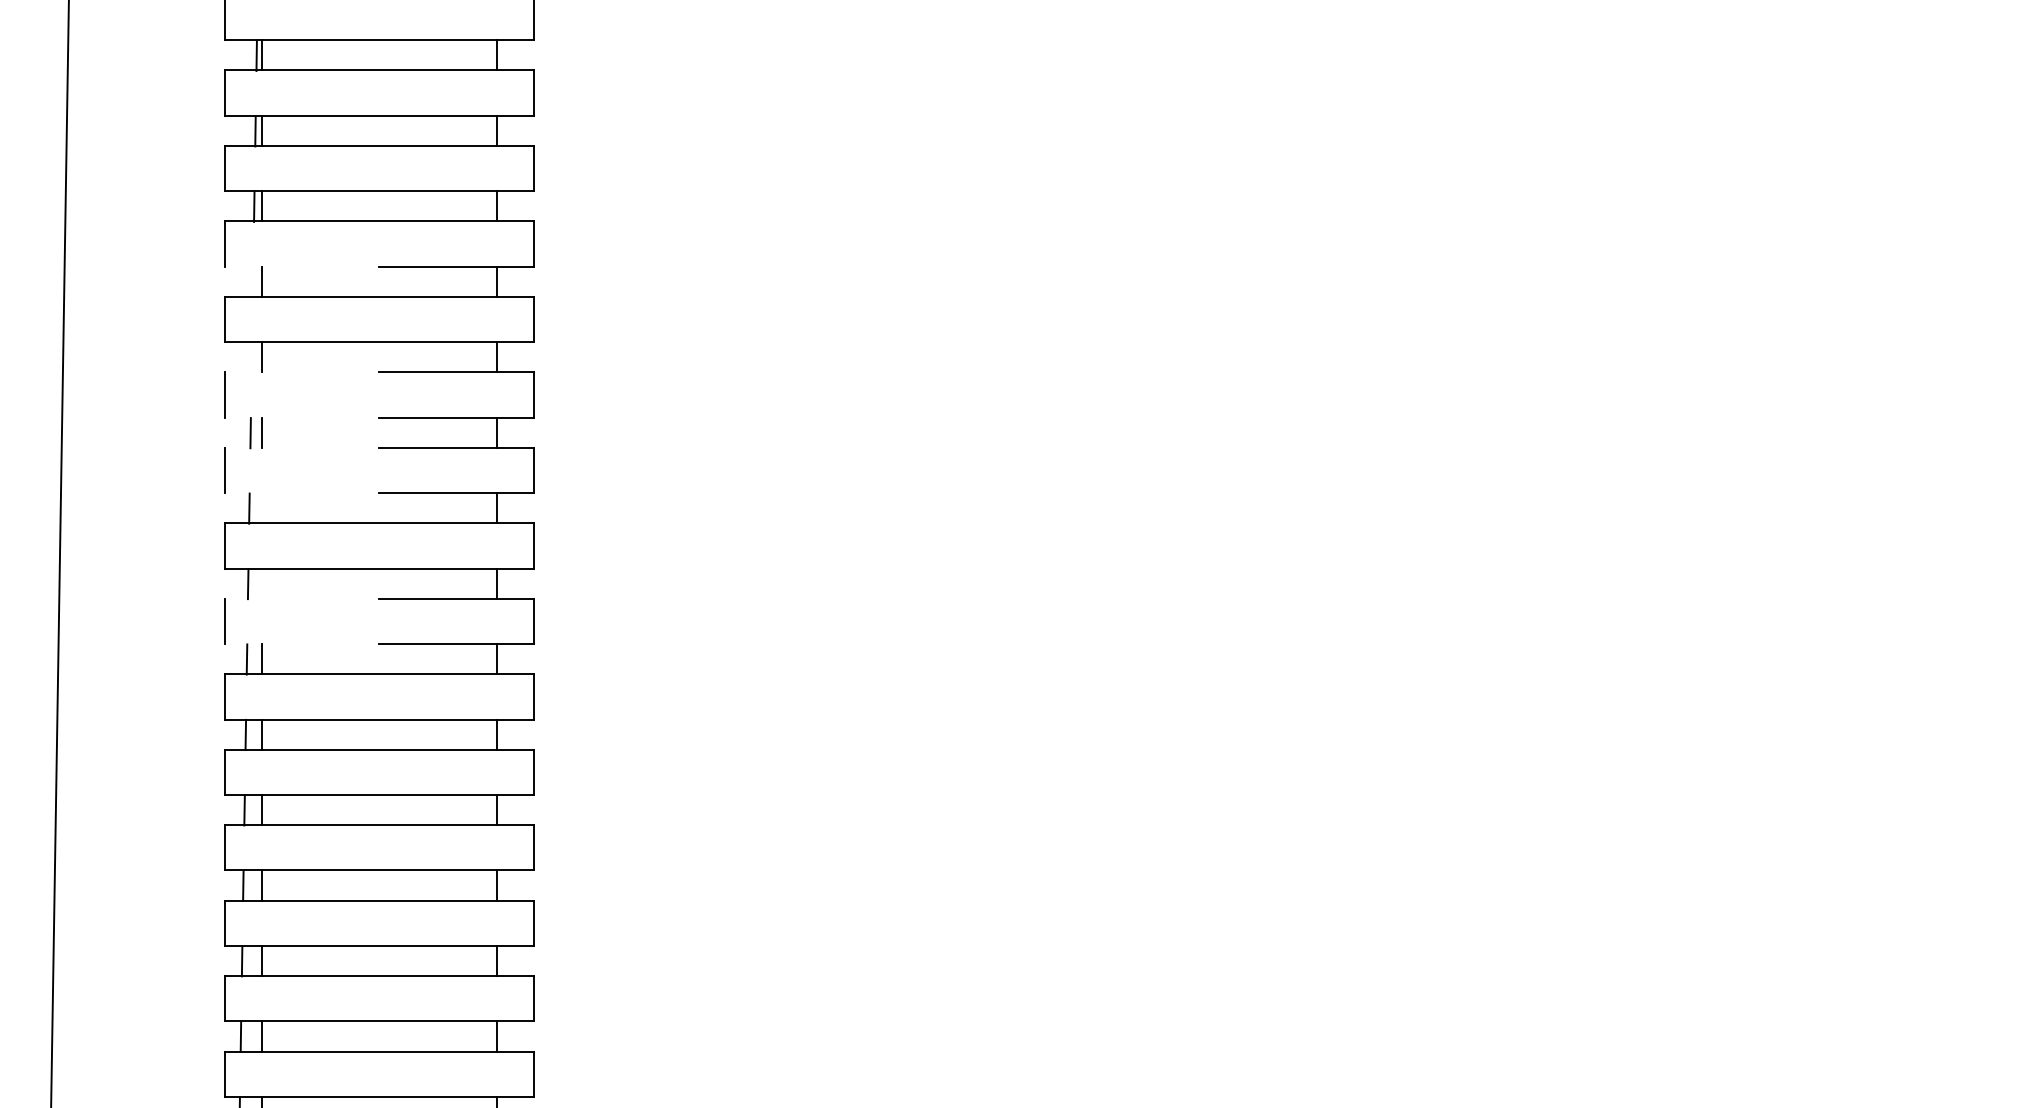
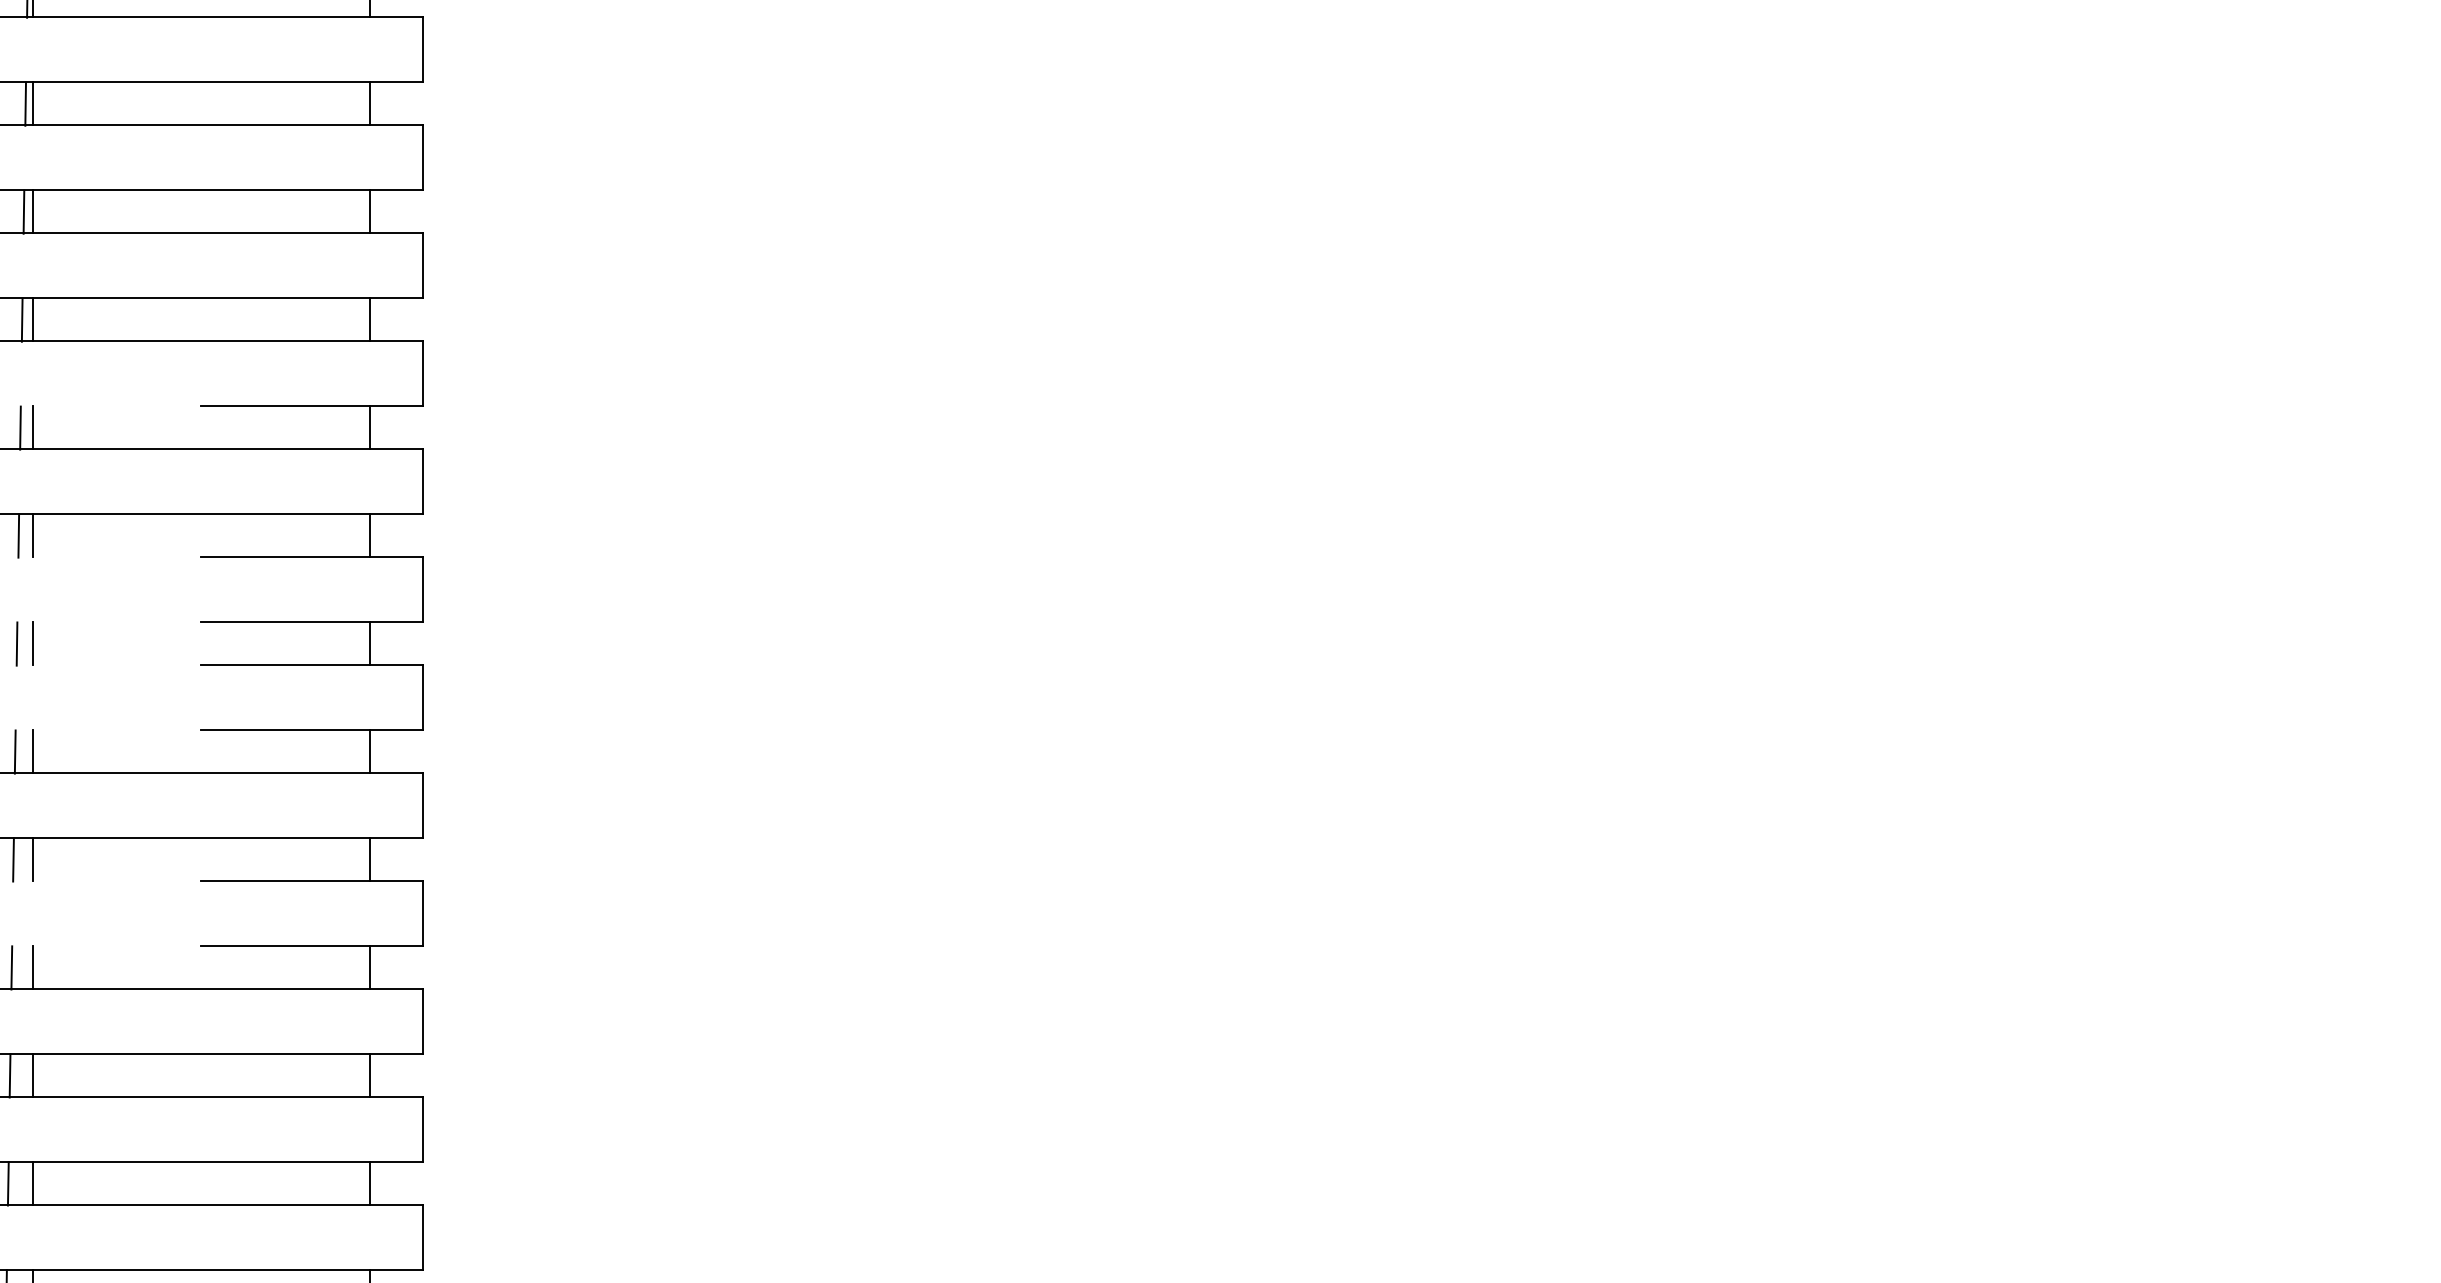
line: (252, 282) -> (19, 428), added
line: (251, 357) -> (18, 535), added
line: (261, 508) -> (32, 751), added
line: (261, 583) -> (32, 859), added

